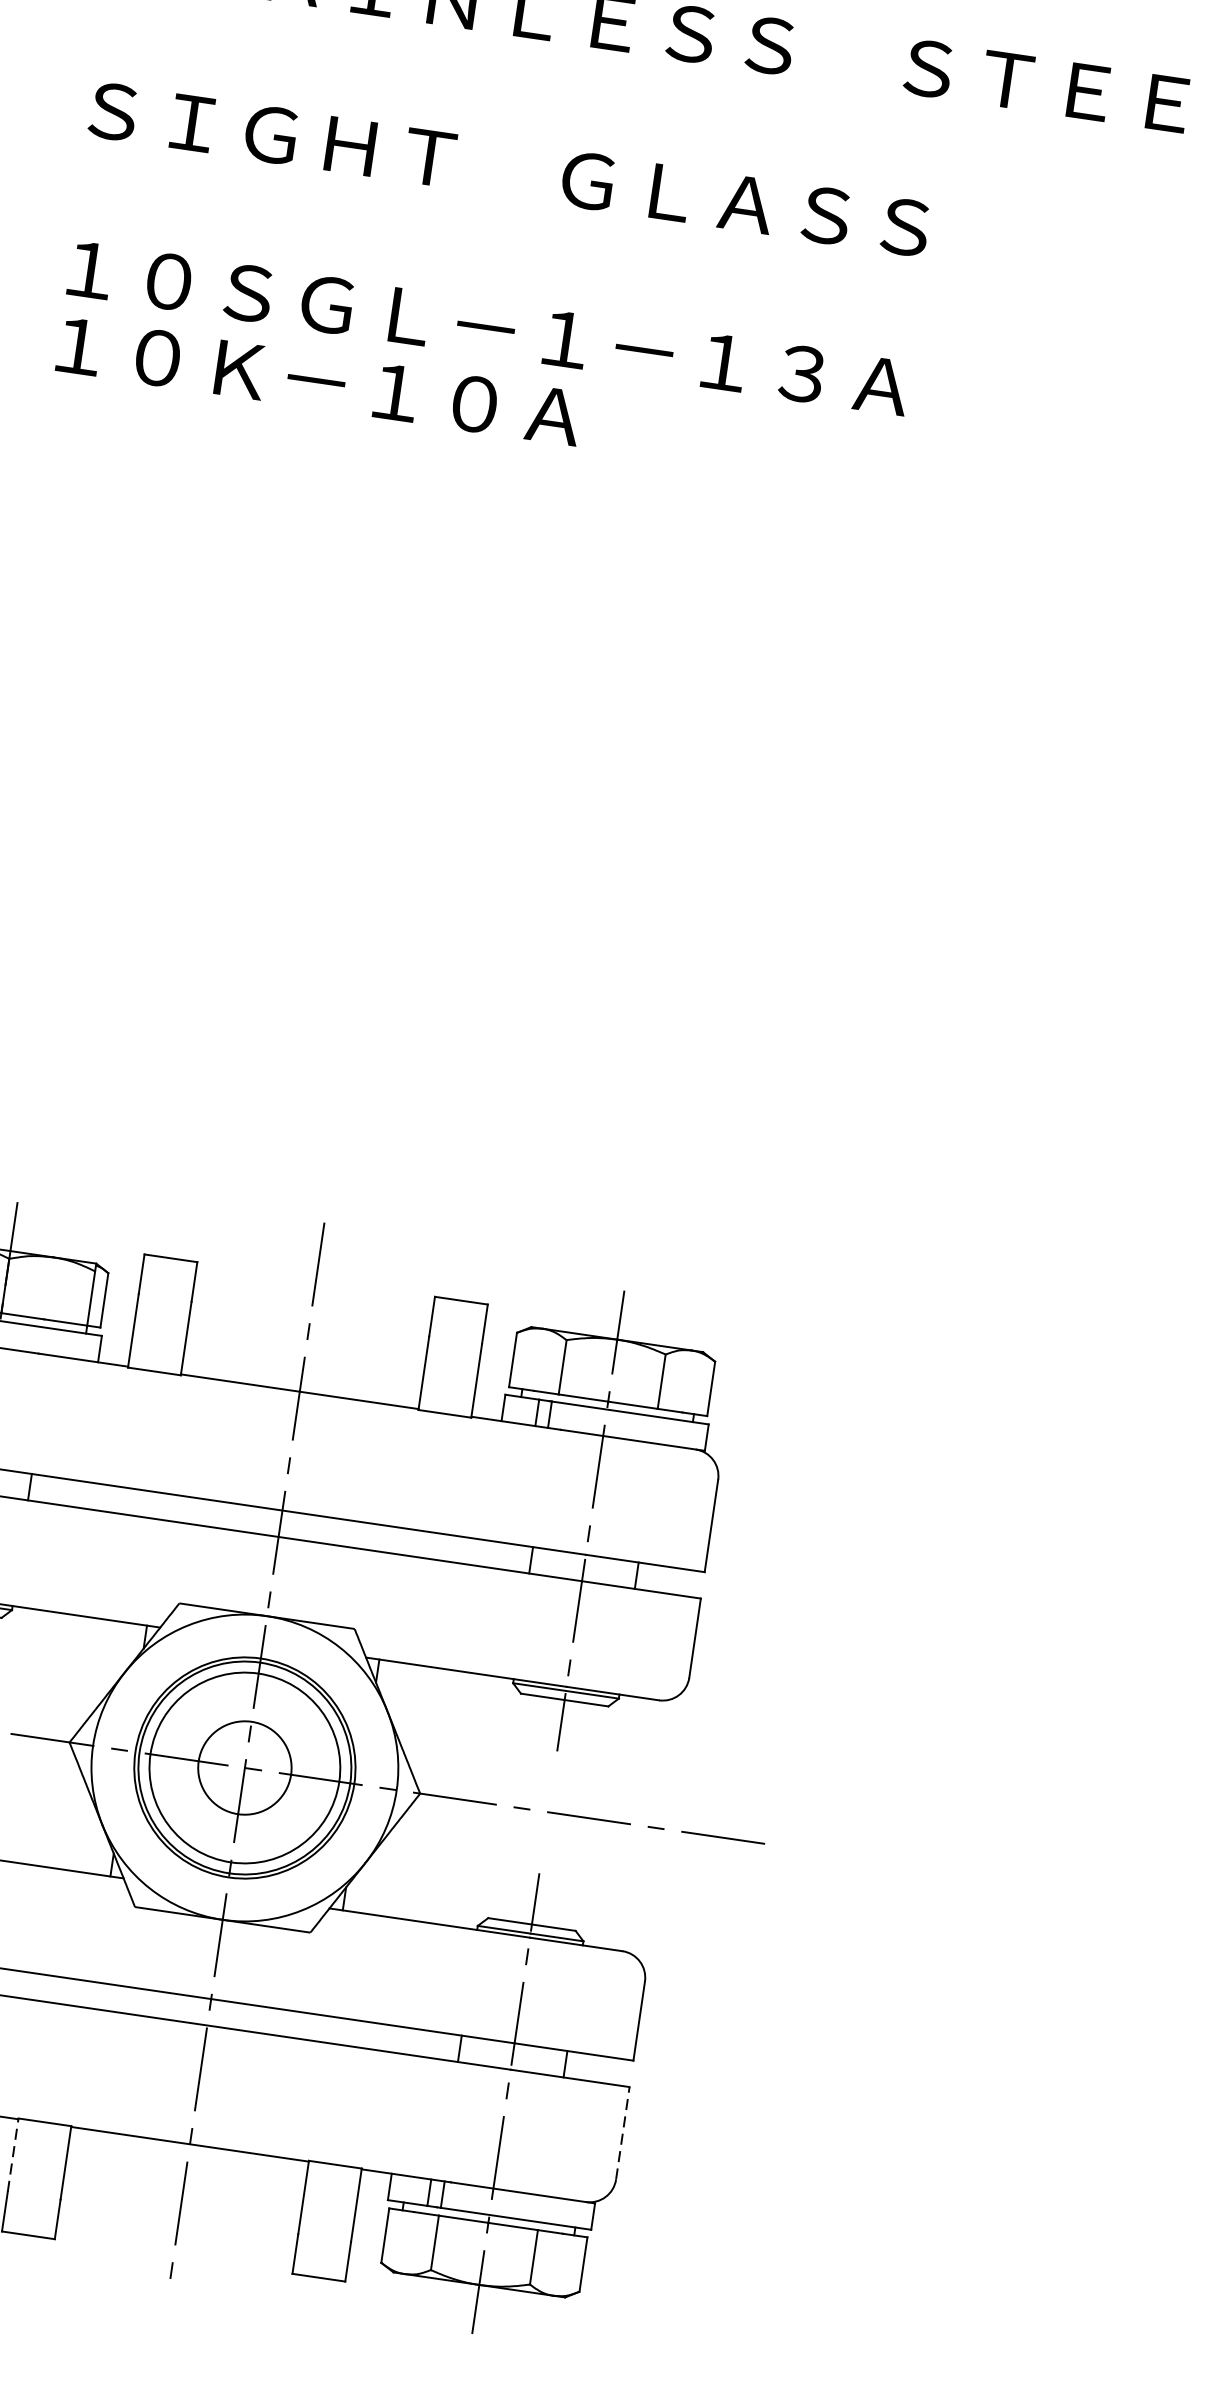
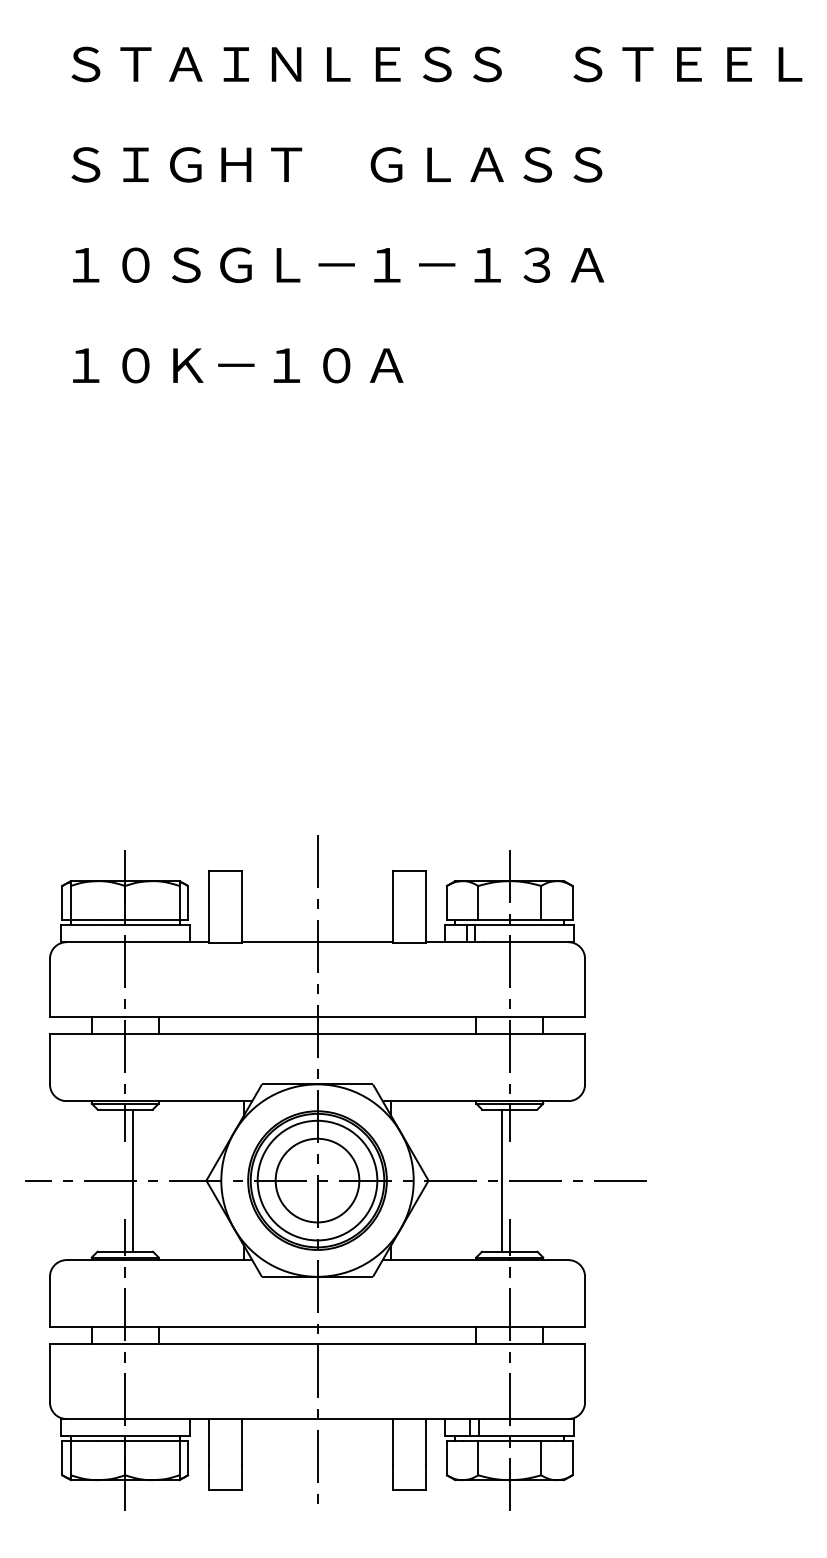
text: (319, 381) -> (238, 365), moved
circle: (244, 1767) -> (317, 1180), size x1.43
line: (535, 1810) -> (501, 1180), added
line: (623, 2132) -> (585, 1372), dashed -> solid
line: (12, 2154) -> (208, 1441), dashed -> solid

